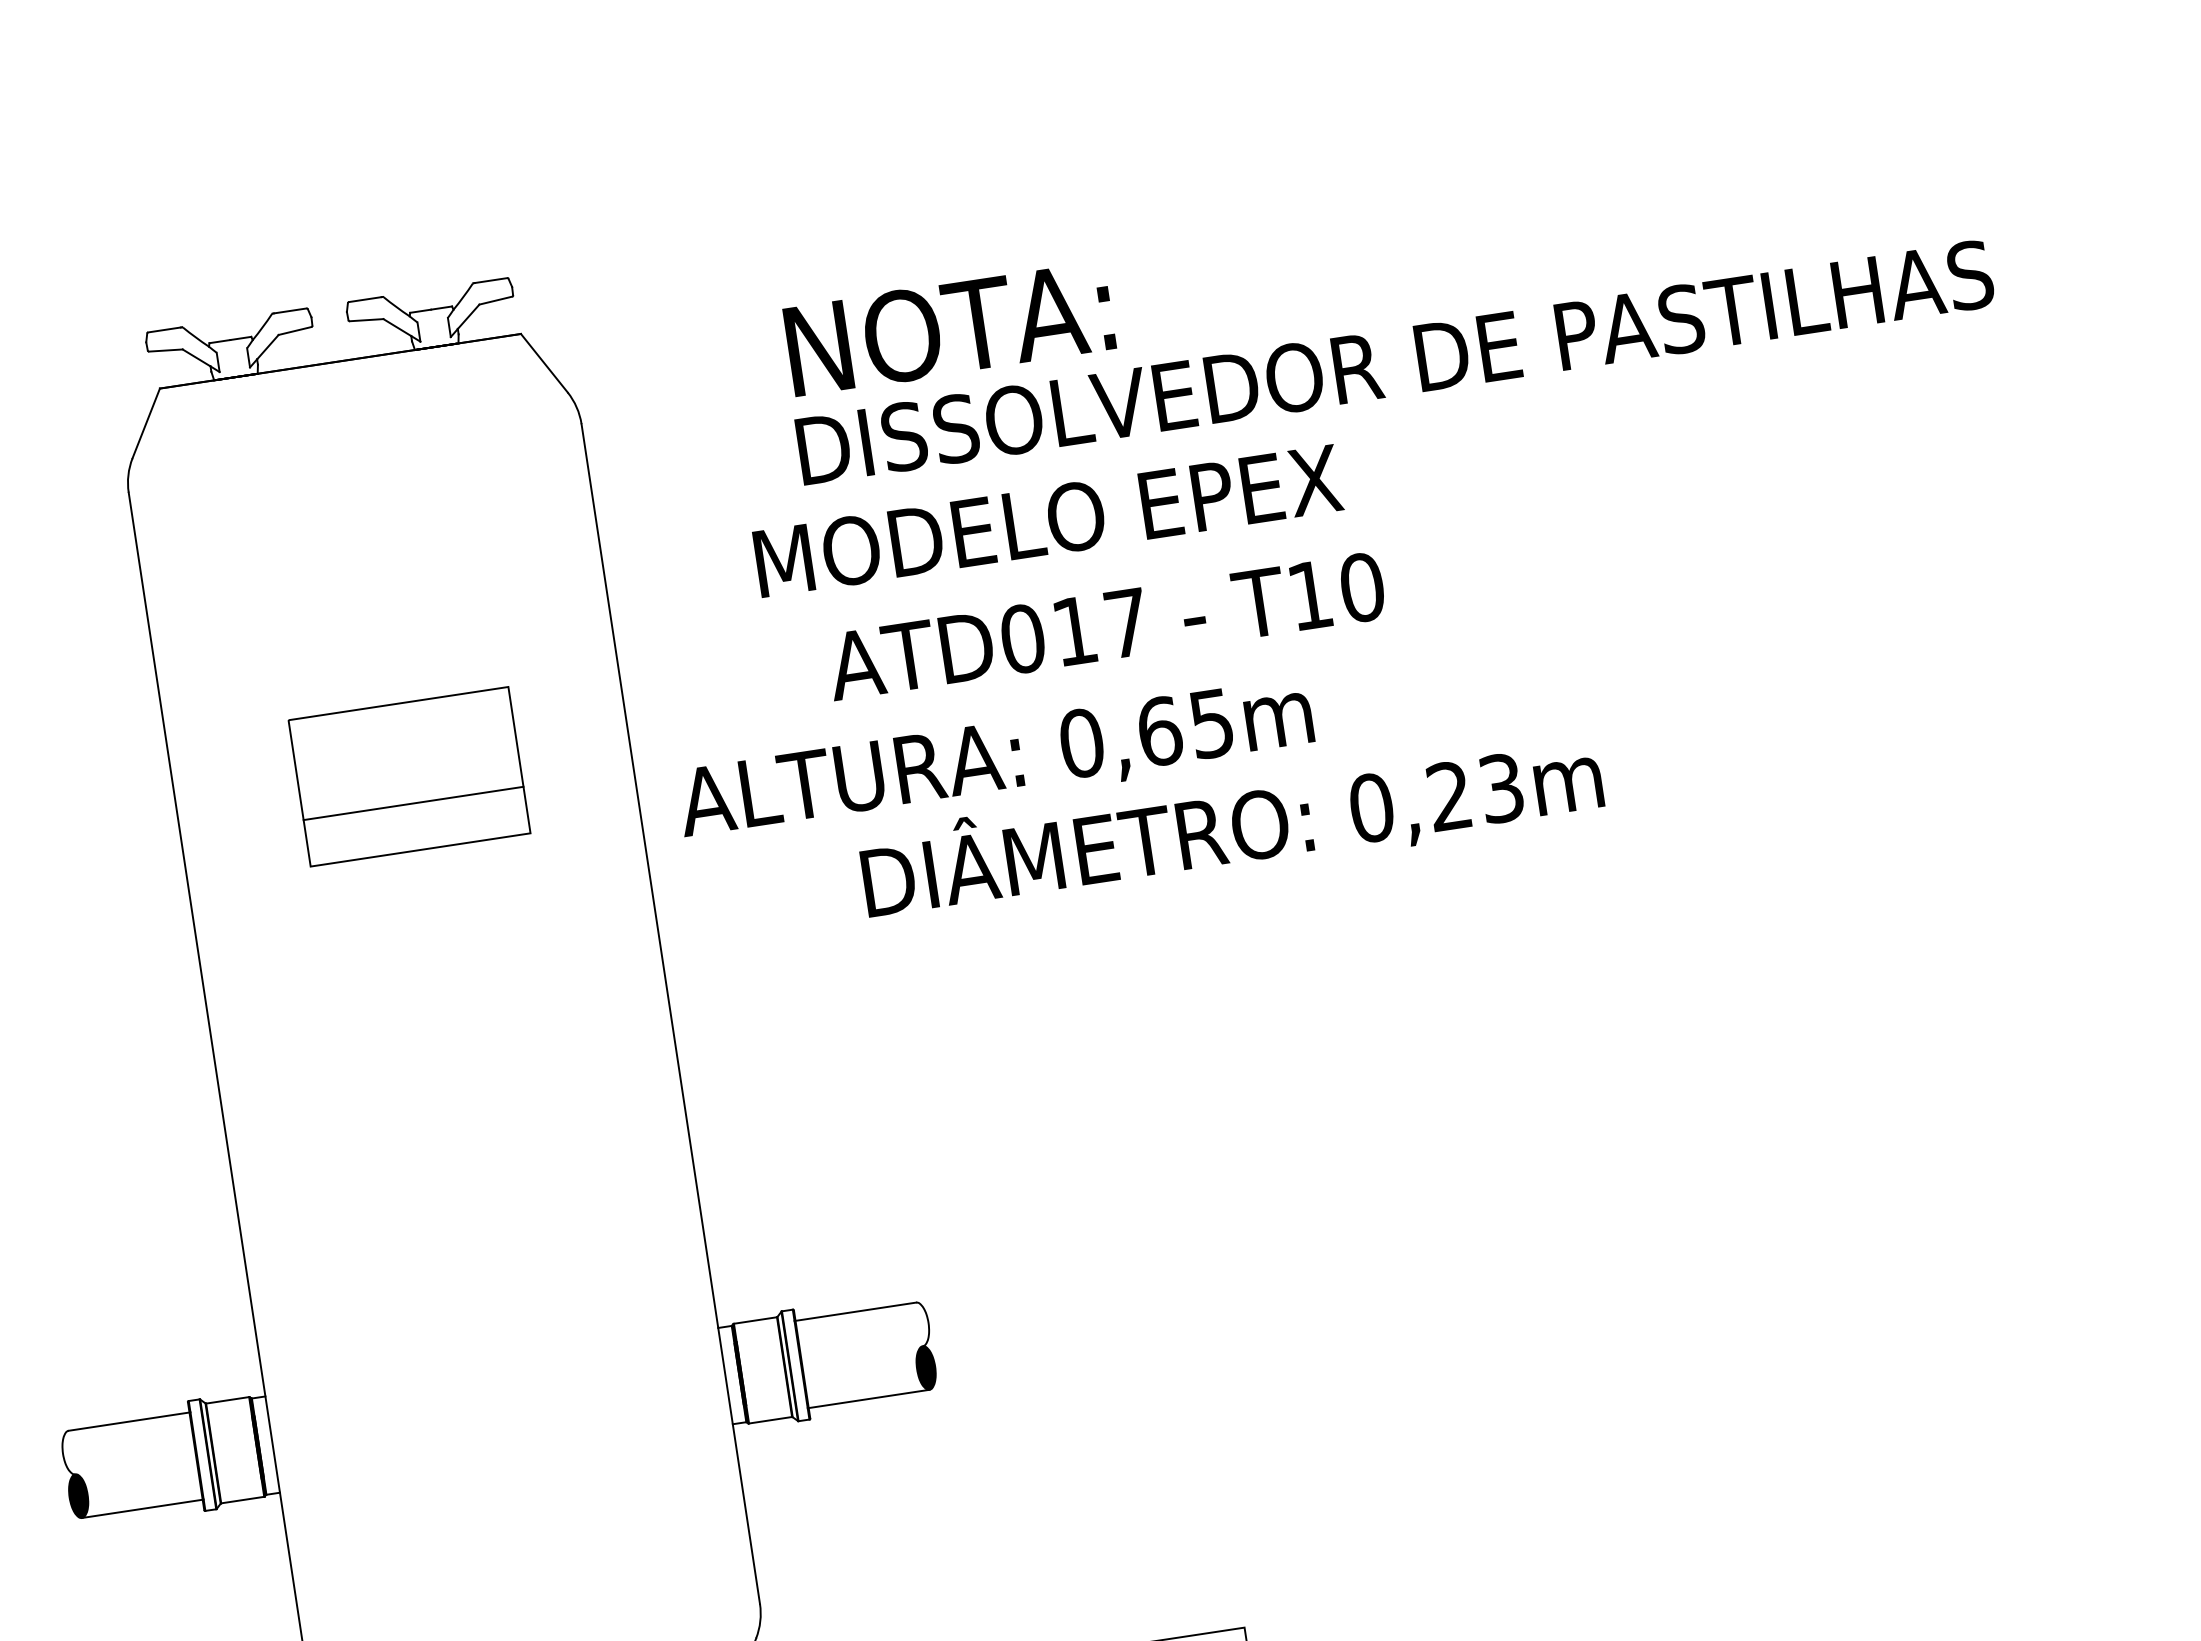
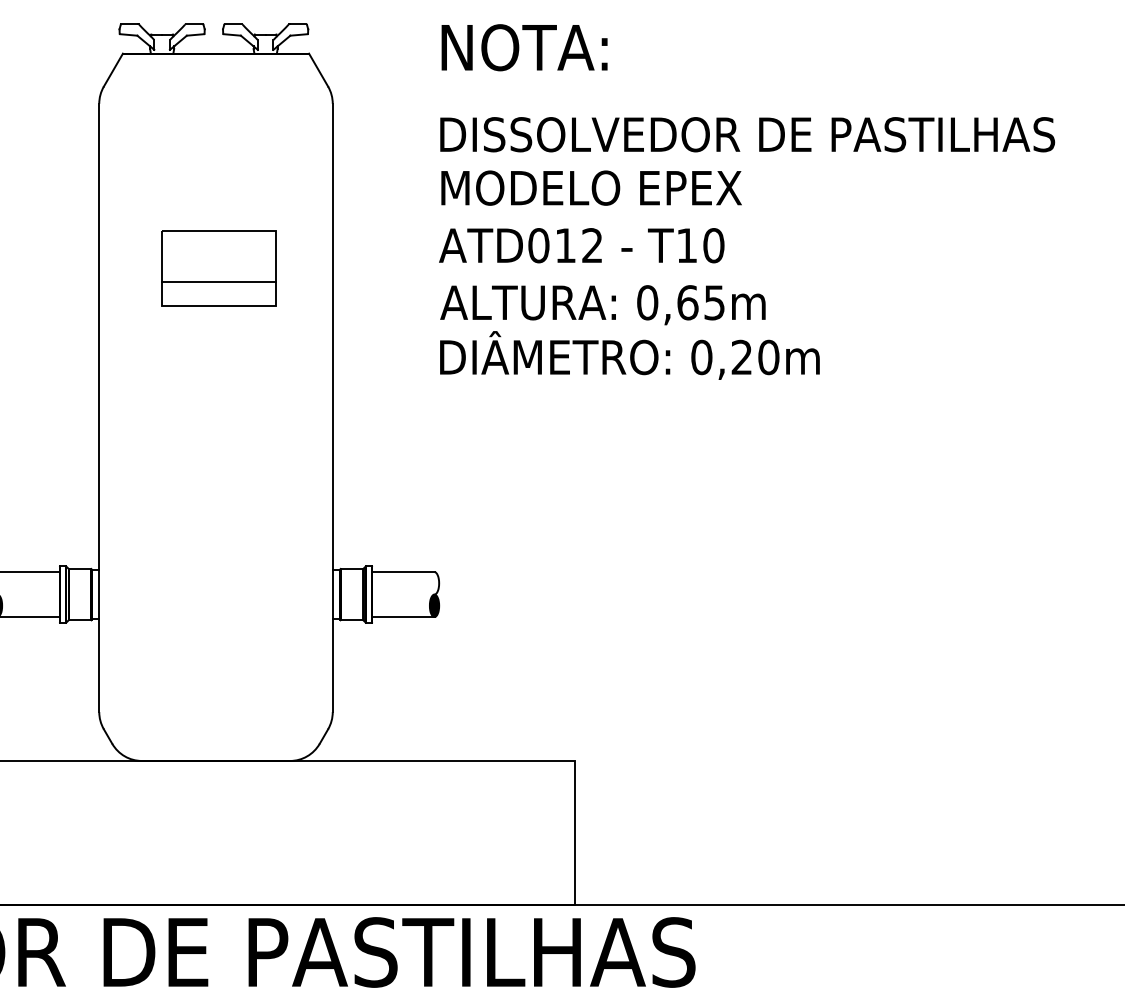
text: (949, 328) -> (524, 47), moved
text: (1047, 519) -> (591, 187), moved
text: (1126, 622) -> (592, 245), ATD017 -> ATD012
text: (995, 761) -> (602, 305), moved
text: (1501, 788) -> (768, 357), 0,23m -> 0,20m

